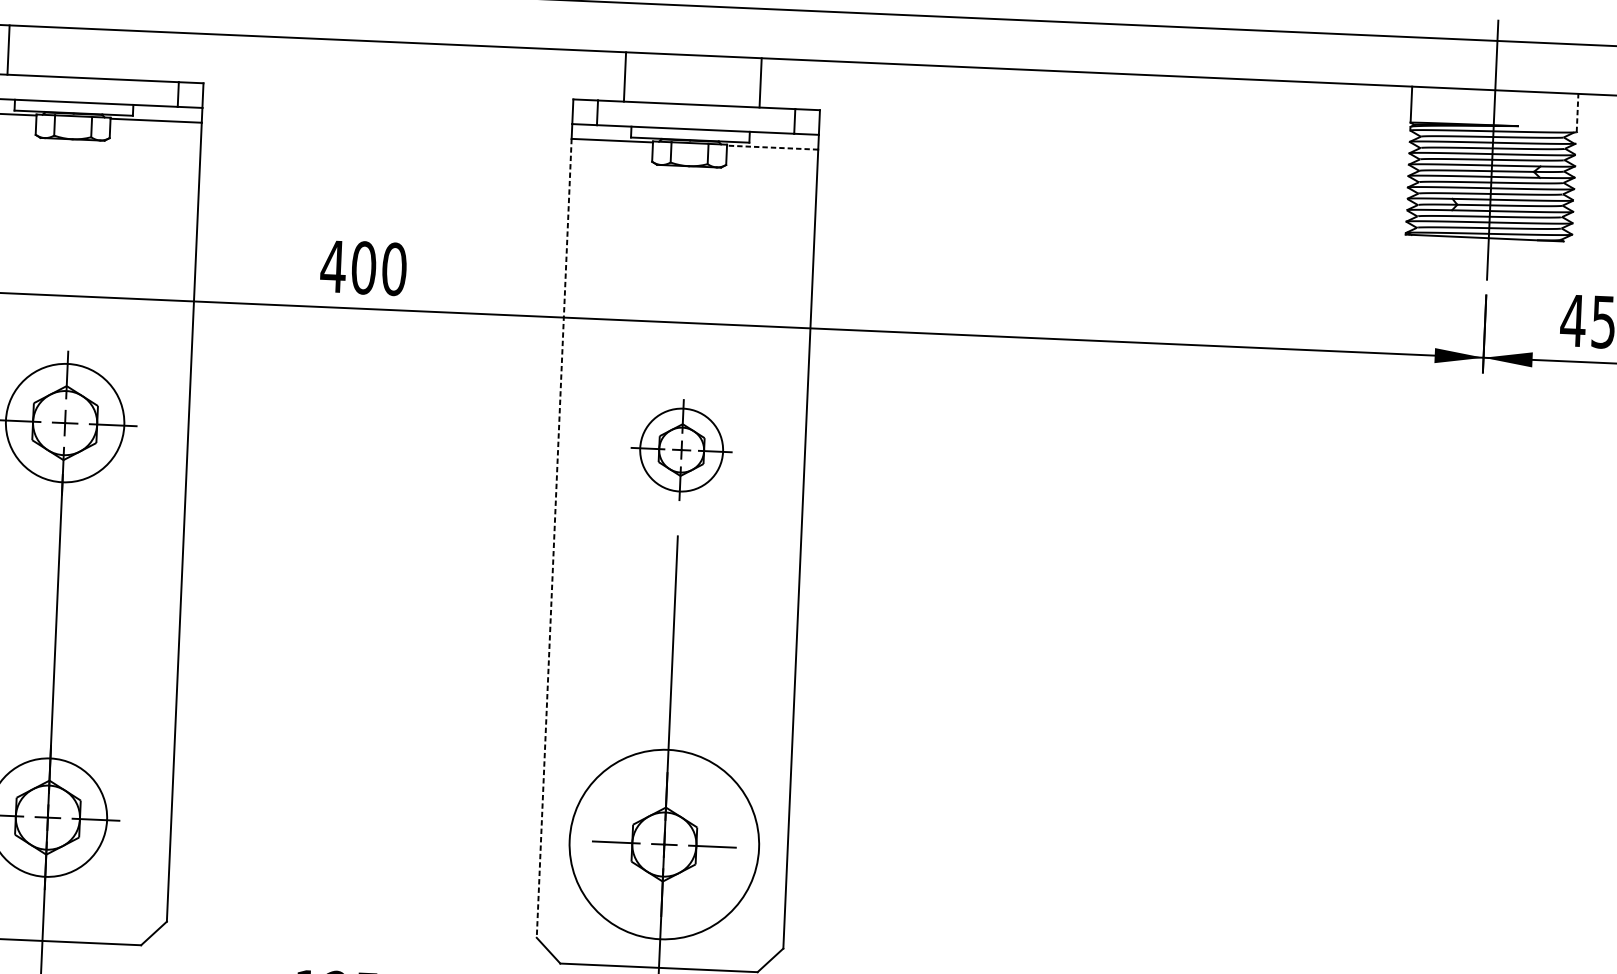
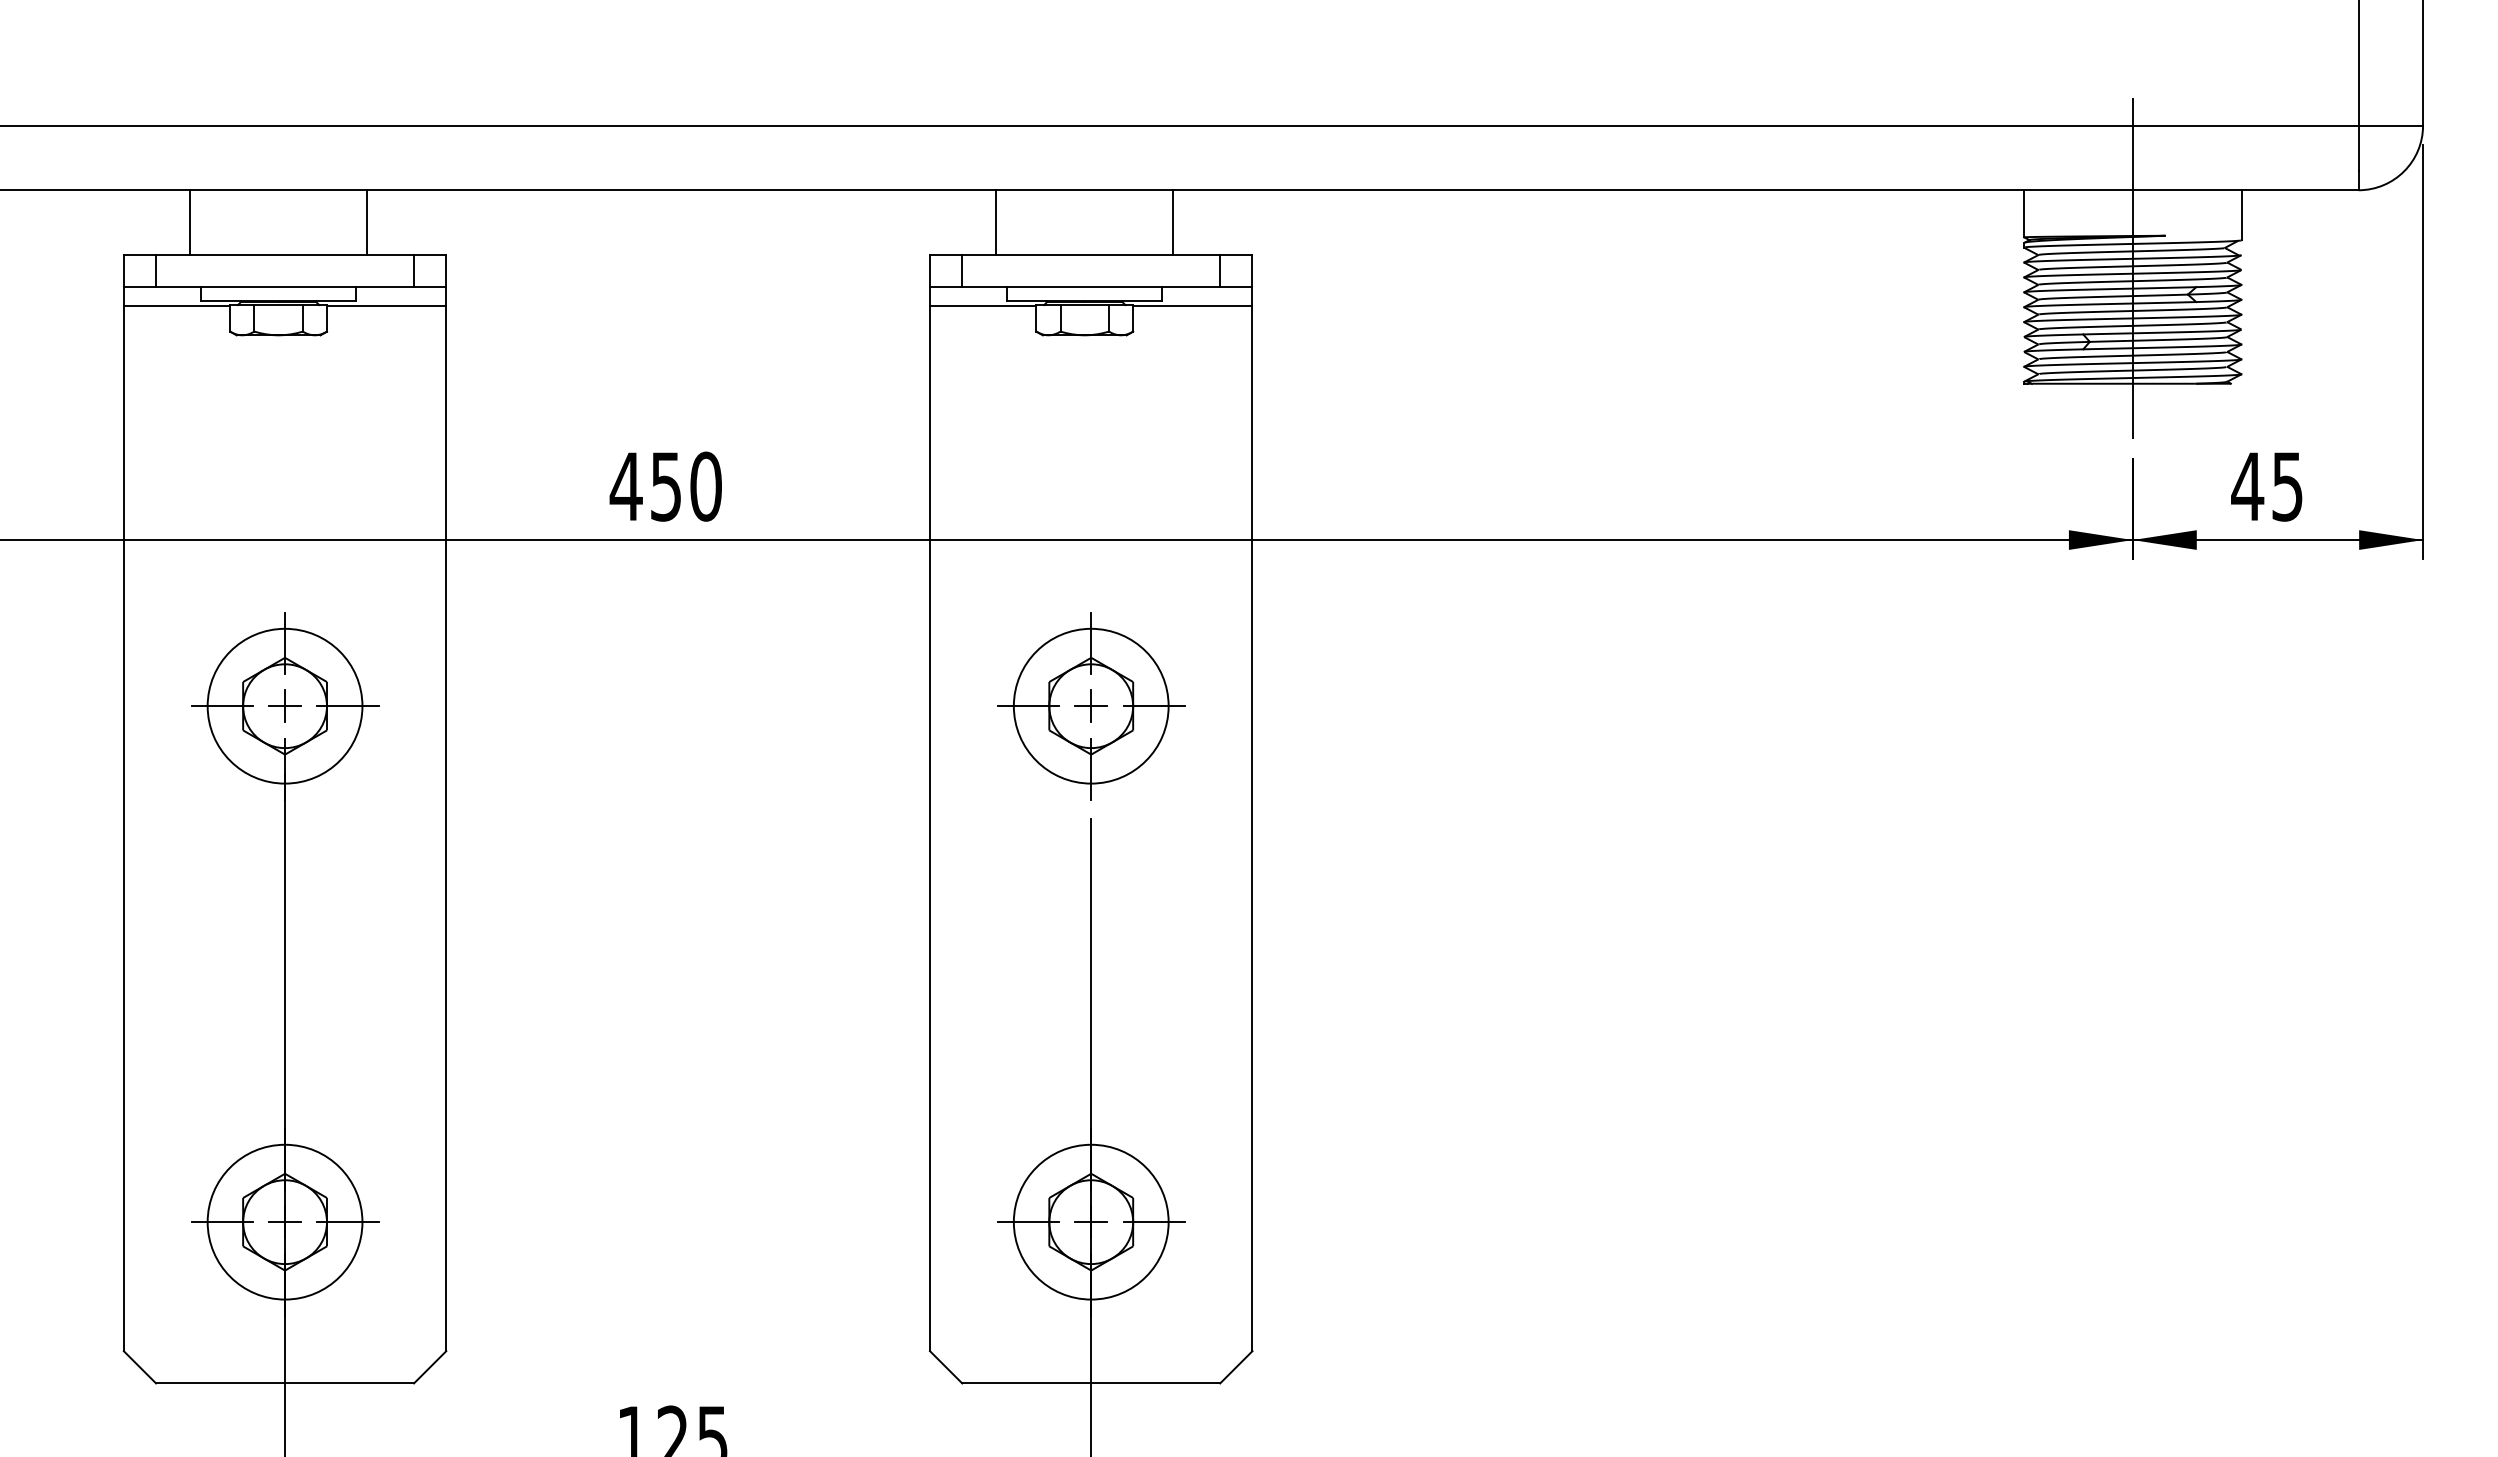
line: (144, 55) -> (367, 222), added
line: (1577, 113) -> (2241, 215), dashed -> solid
line: (772, 147) -> (1192, 306), dashed -> solid
text: (364, 267) -> (666, 486), 400 -> 450
part: (681, 450) -> (1091, 706), size x1.43
line: (554, 538) -> (930, 829), dashed -> solid
circle: (663, 844) -> (1090, 1221), size x0.62

